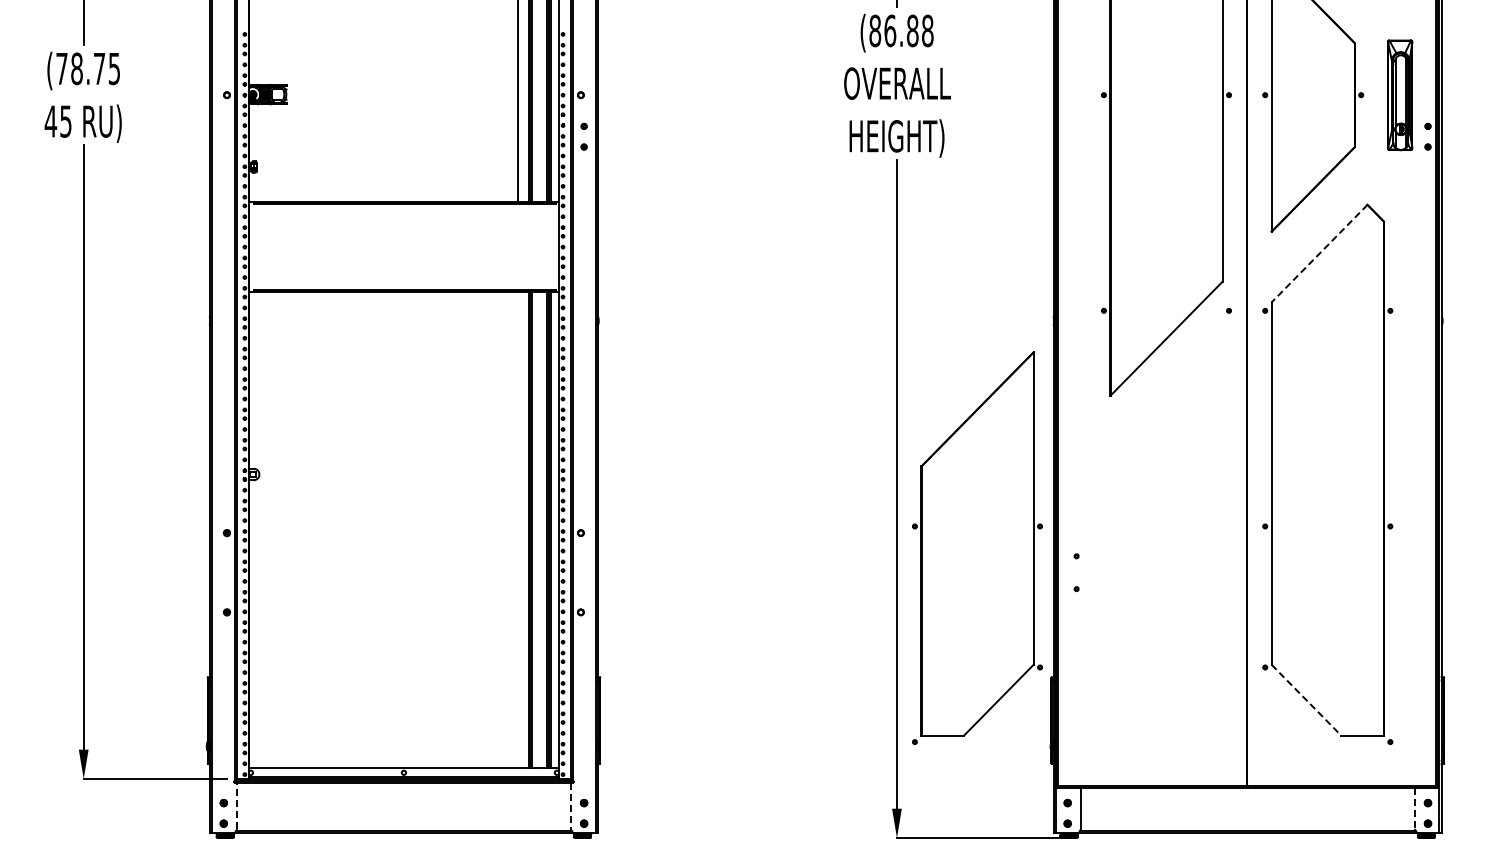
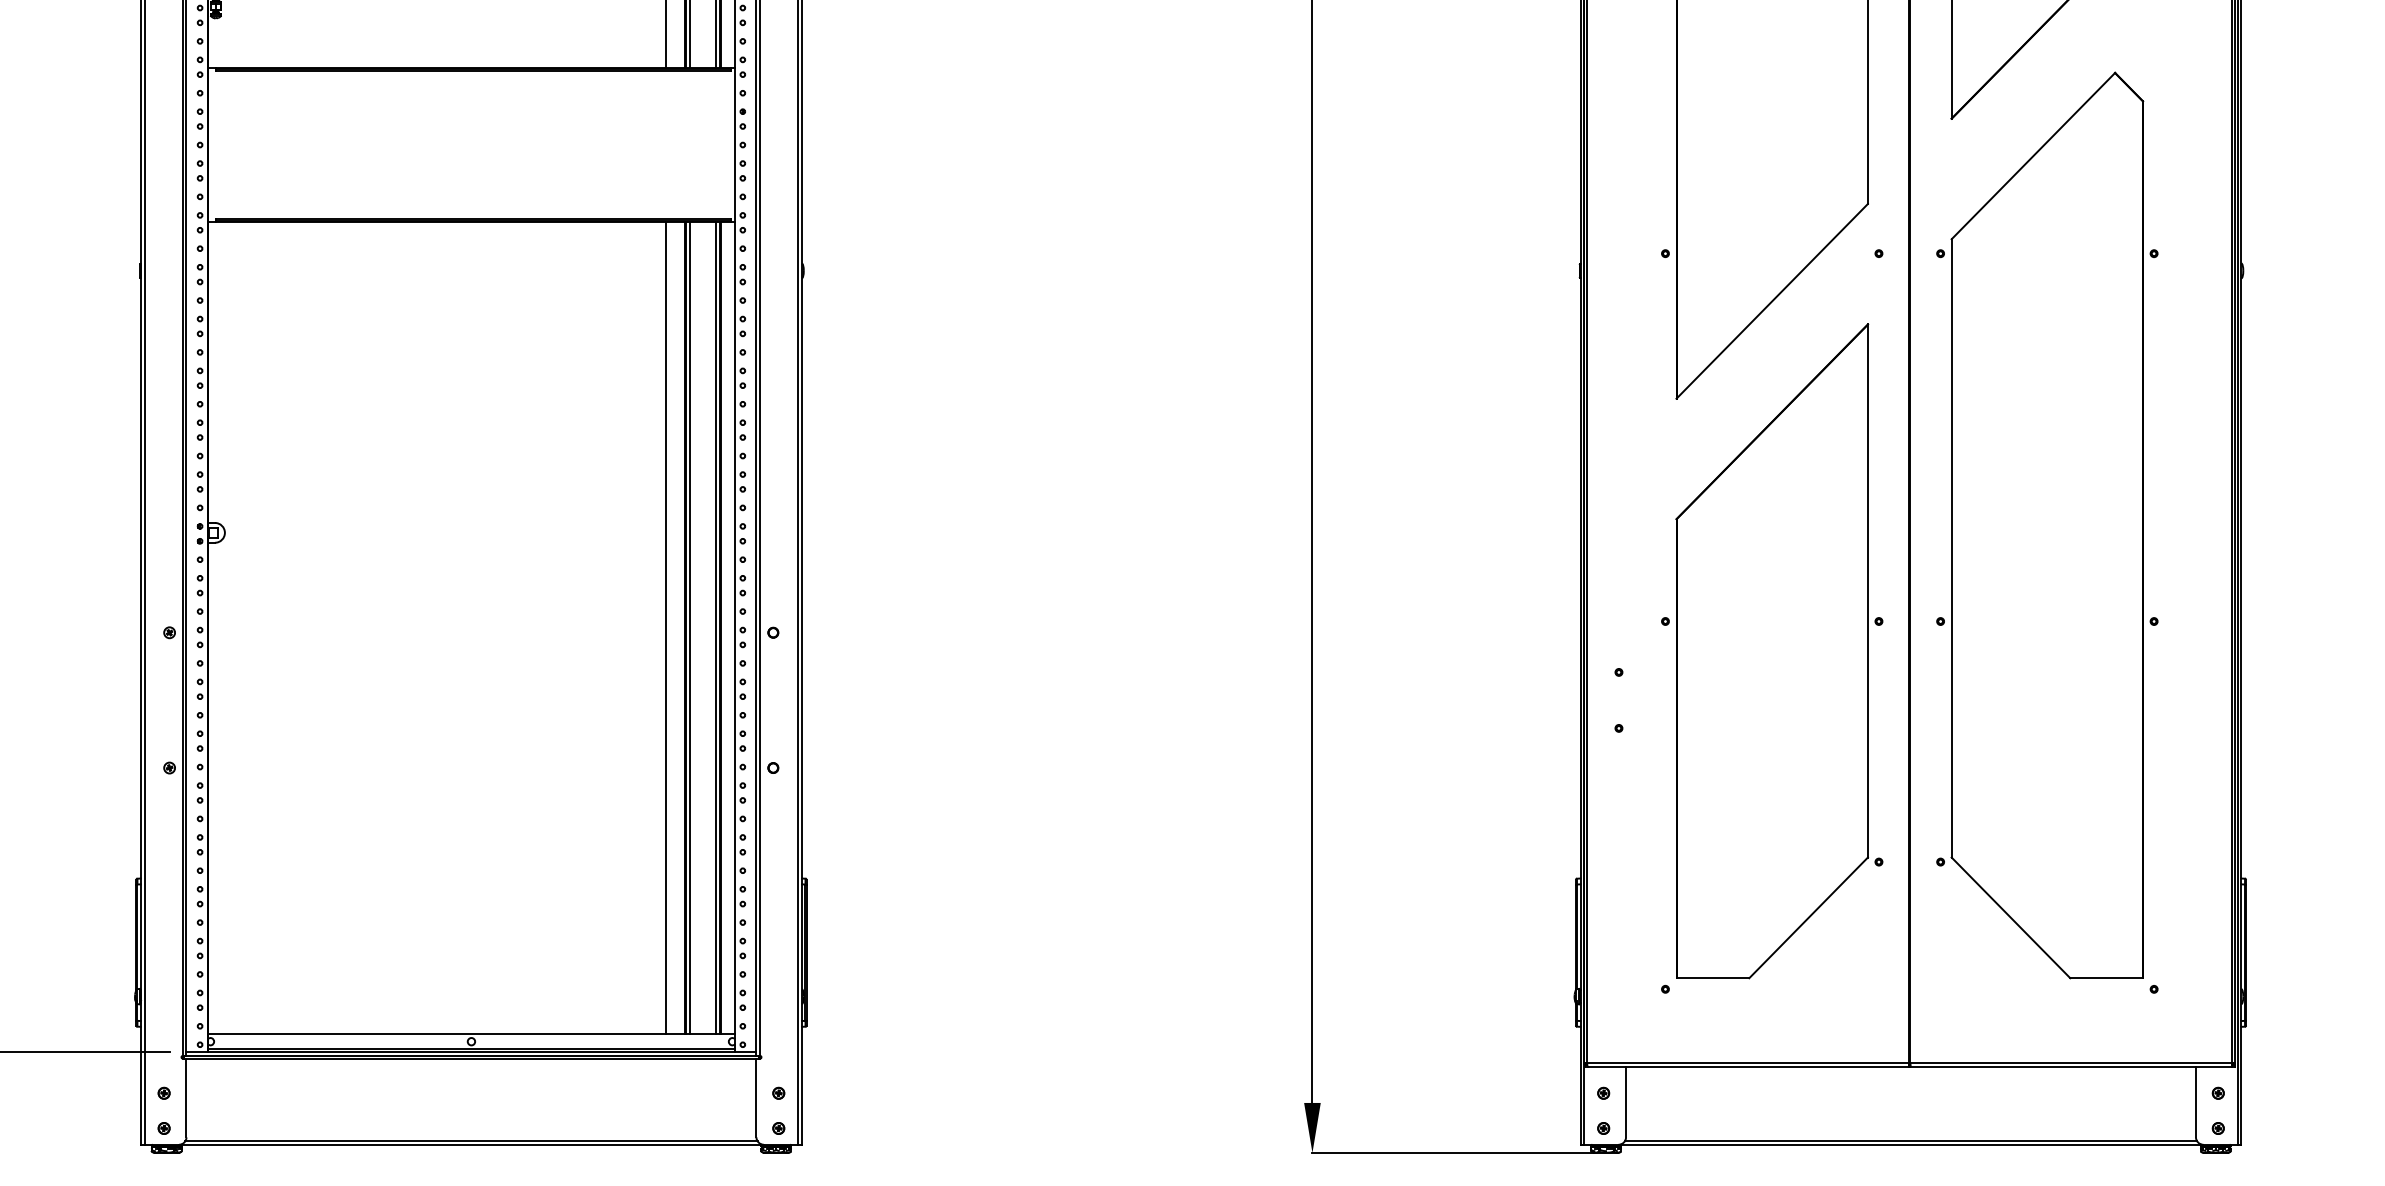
line: (1319, 253) -> (2033, 155), dashed -> solid
line: (517, 530) -> (665, 628), added
part: (977, 547) -> (1772, 657), moved
line: (1306, 700) -> (2011, 918), dashed -> solid
line: (236, 805) -> (185, 1097), dashed -> solid
line: (571, 806) -> (757, 1099), dashed -> solid
line: (1414, 808) -> (2195, 1102), dashed -> solid

